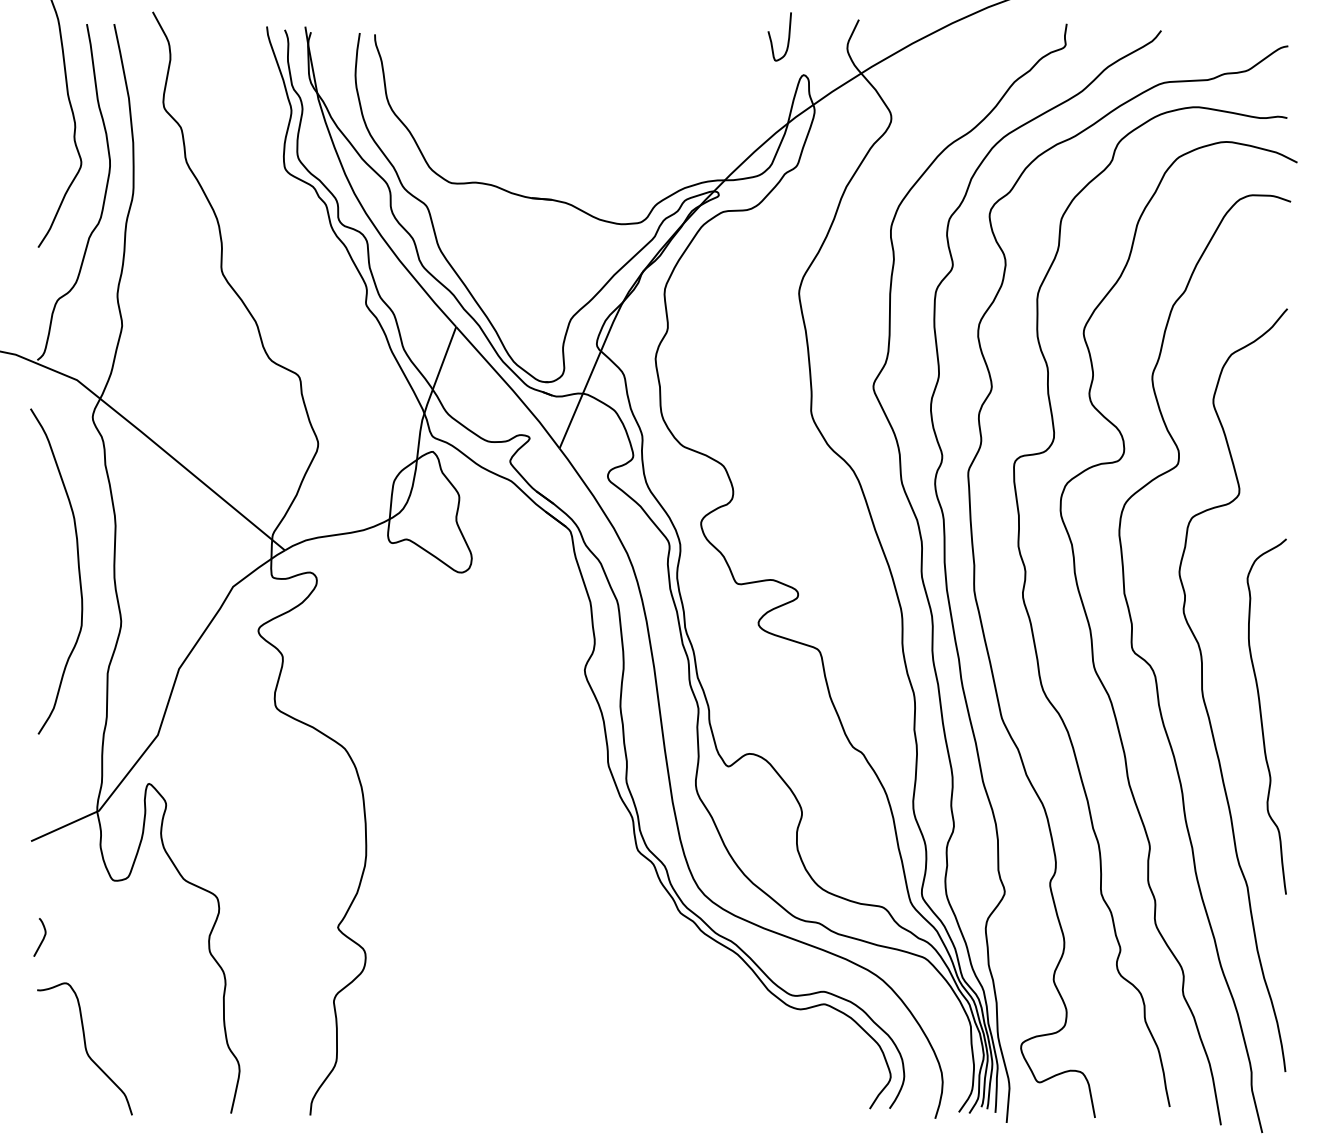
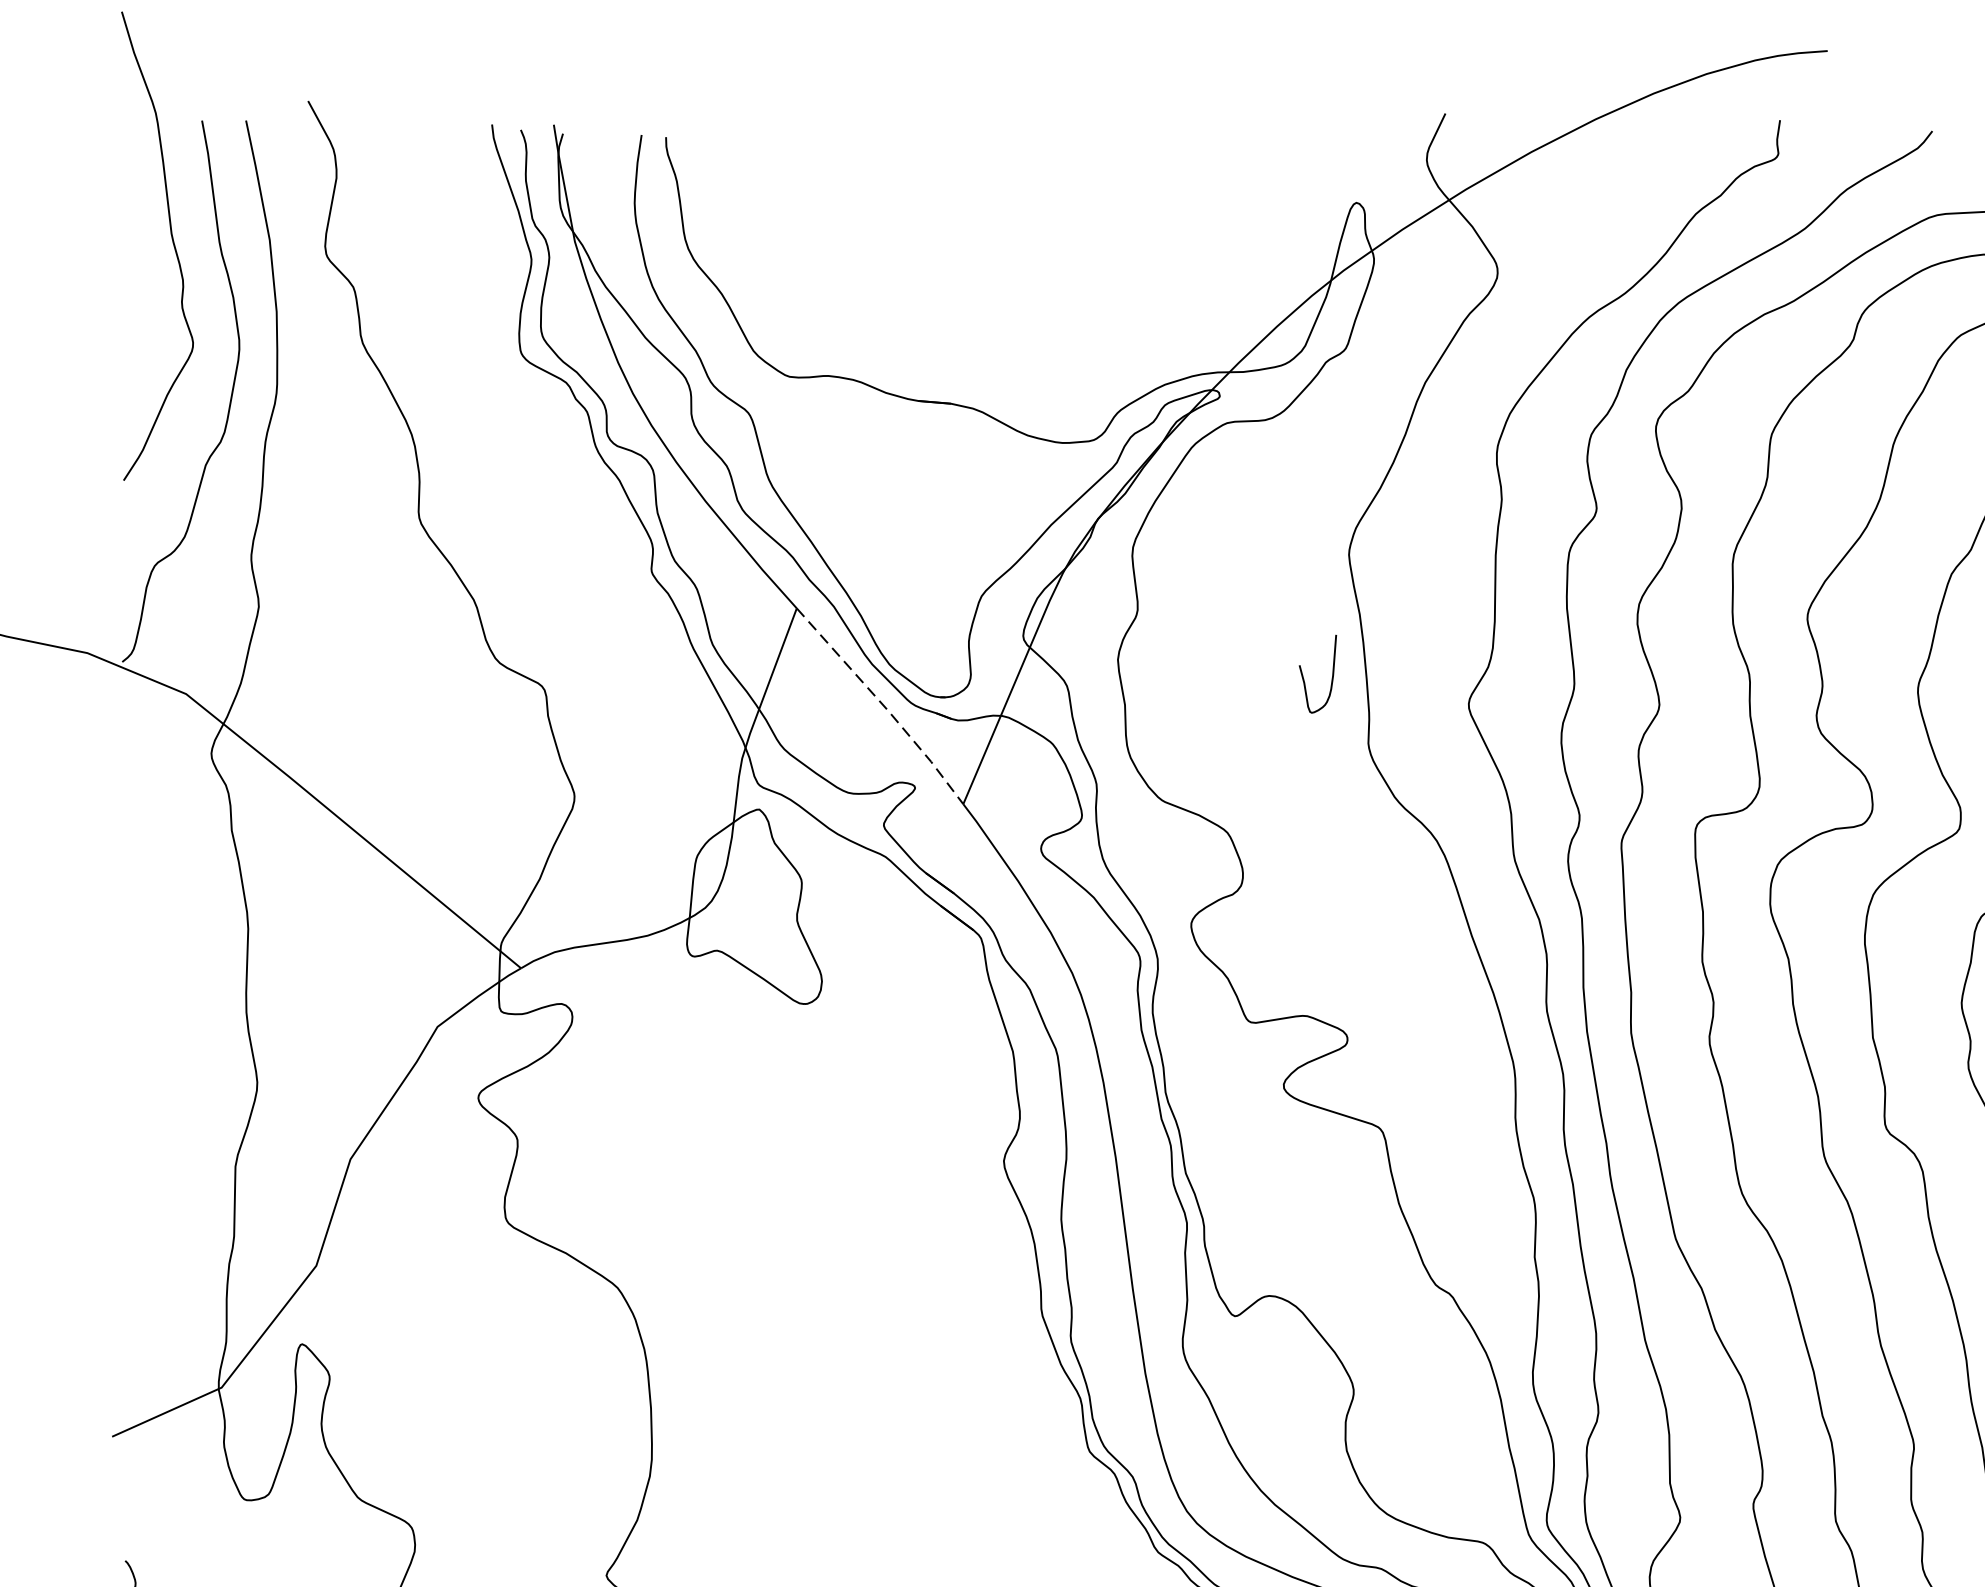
curve: (771, 38) -> (1304, 676), moved
line: (510, 387) -> (884, 705), solid -> dashed
curve: (78, 571) -> (188, 1002), removed

